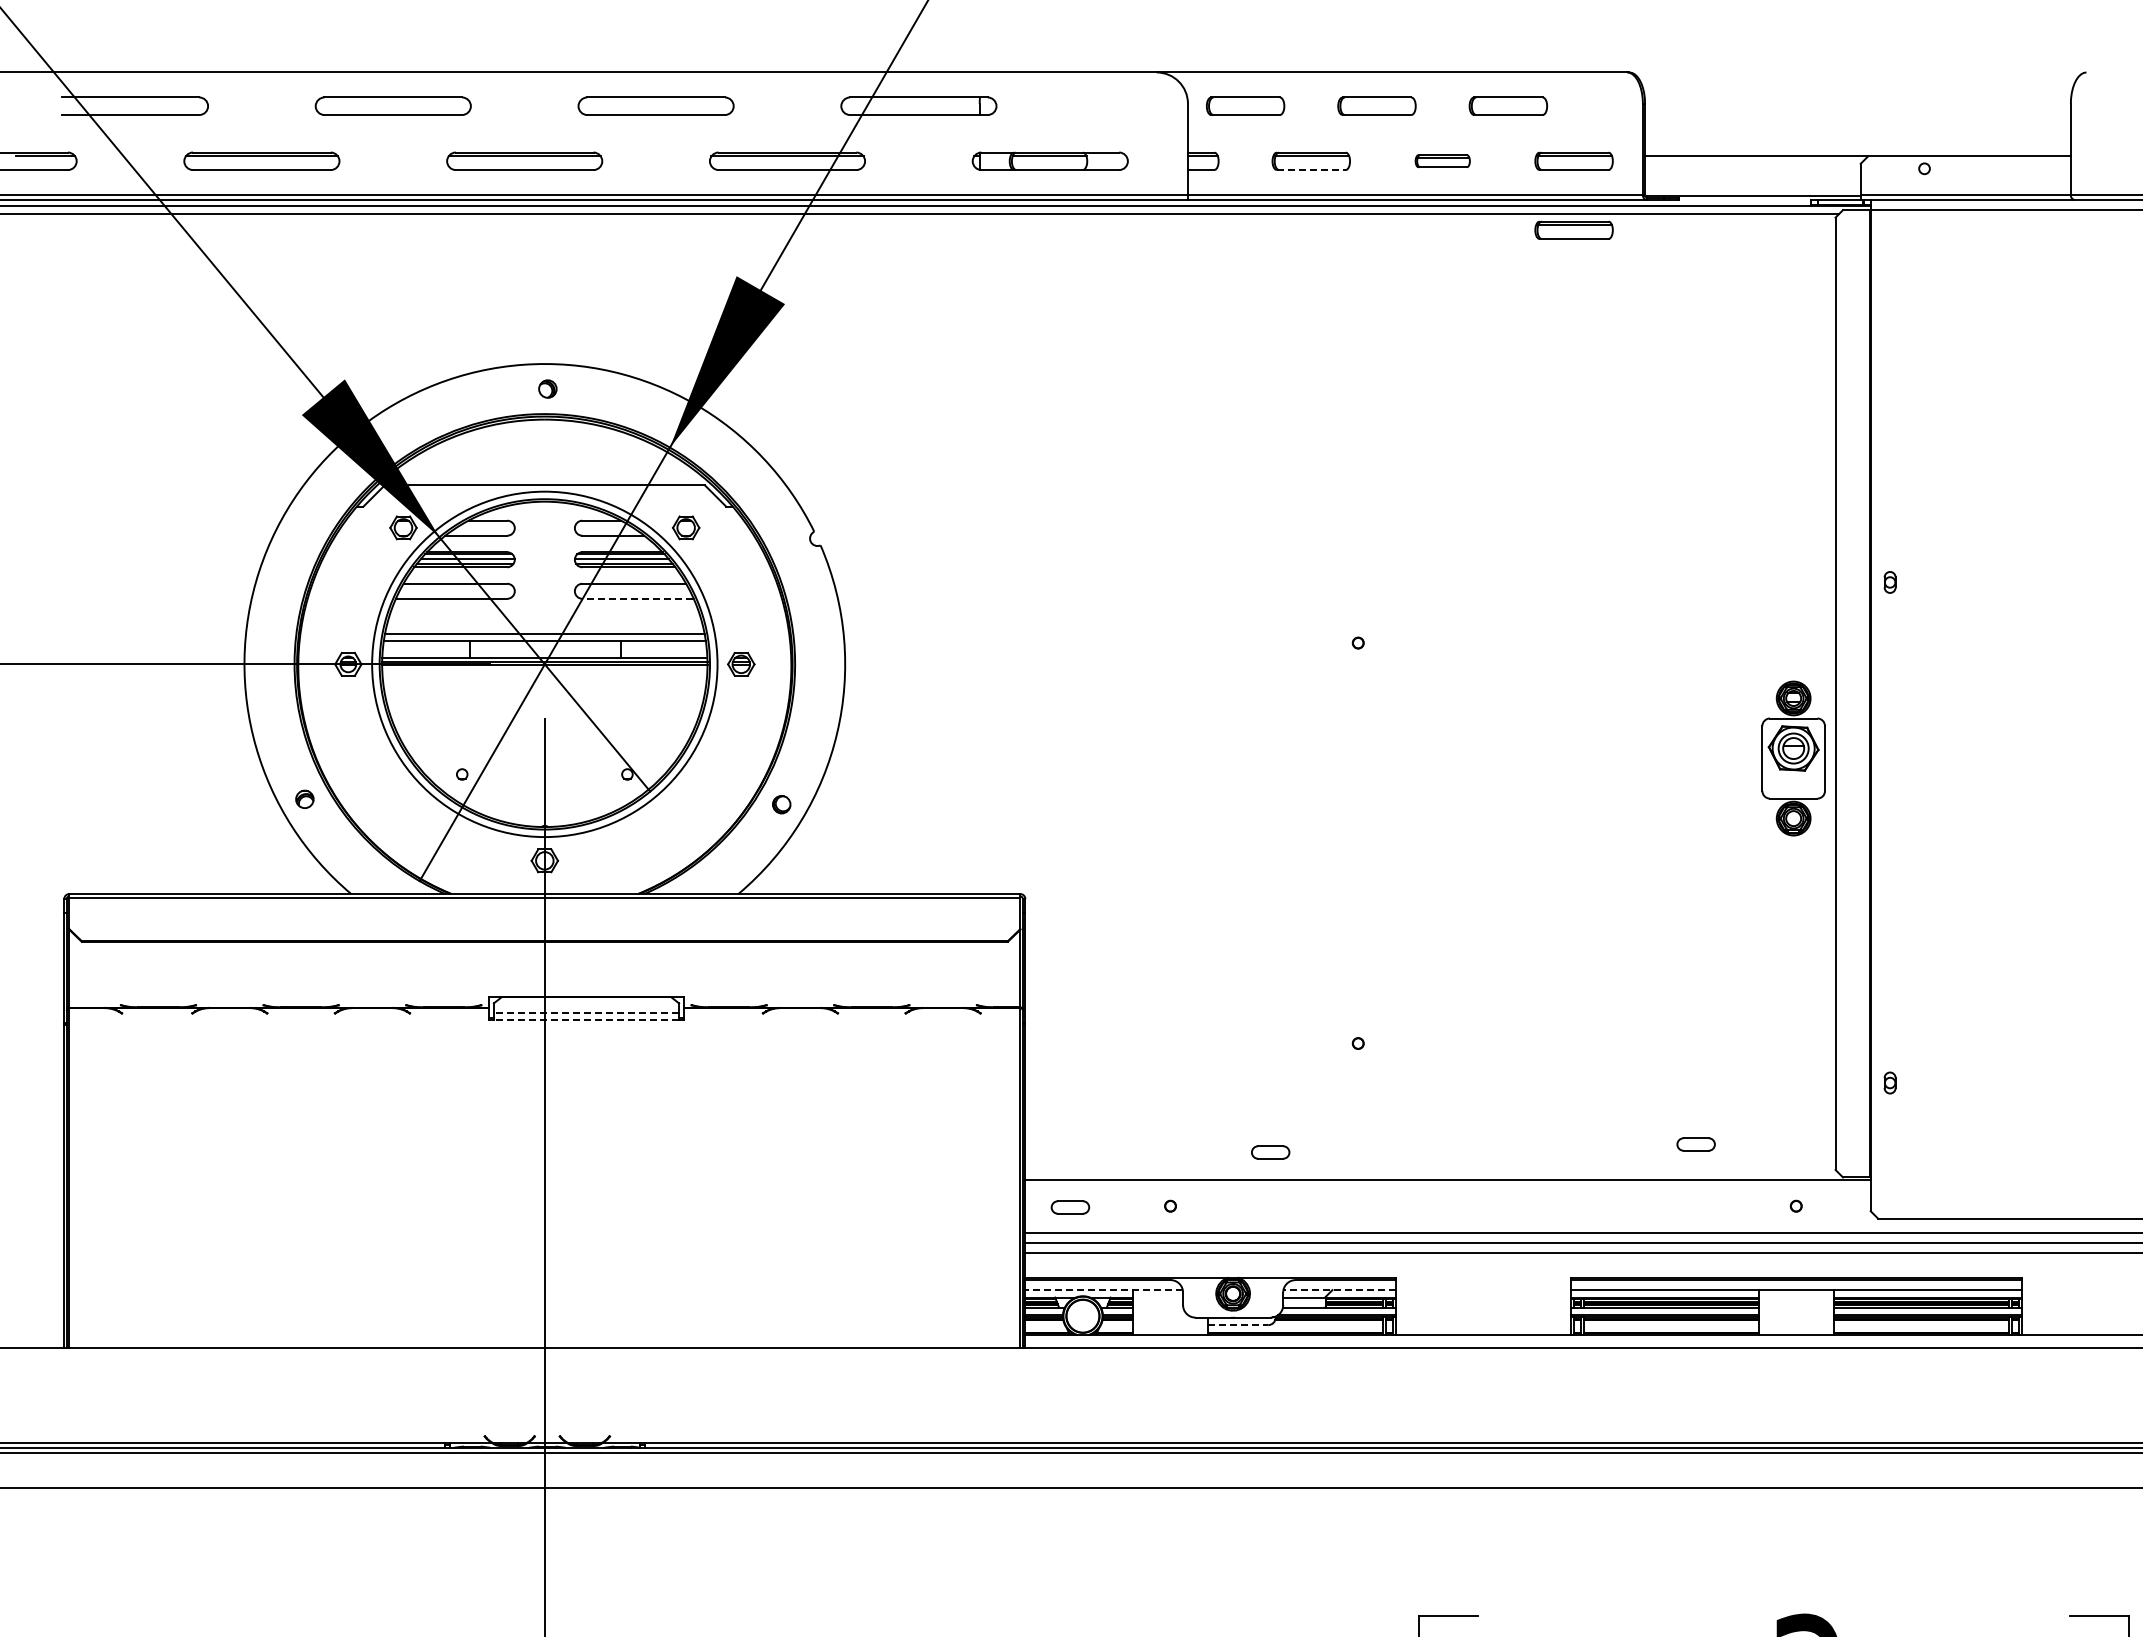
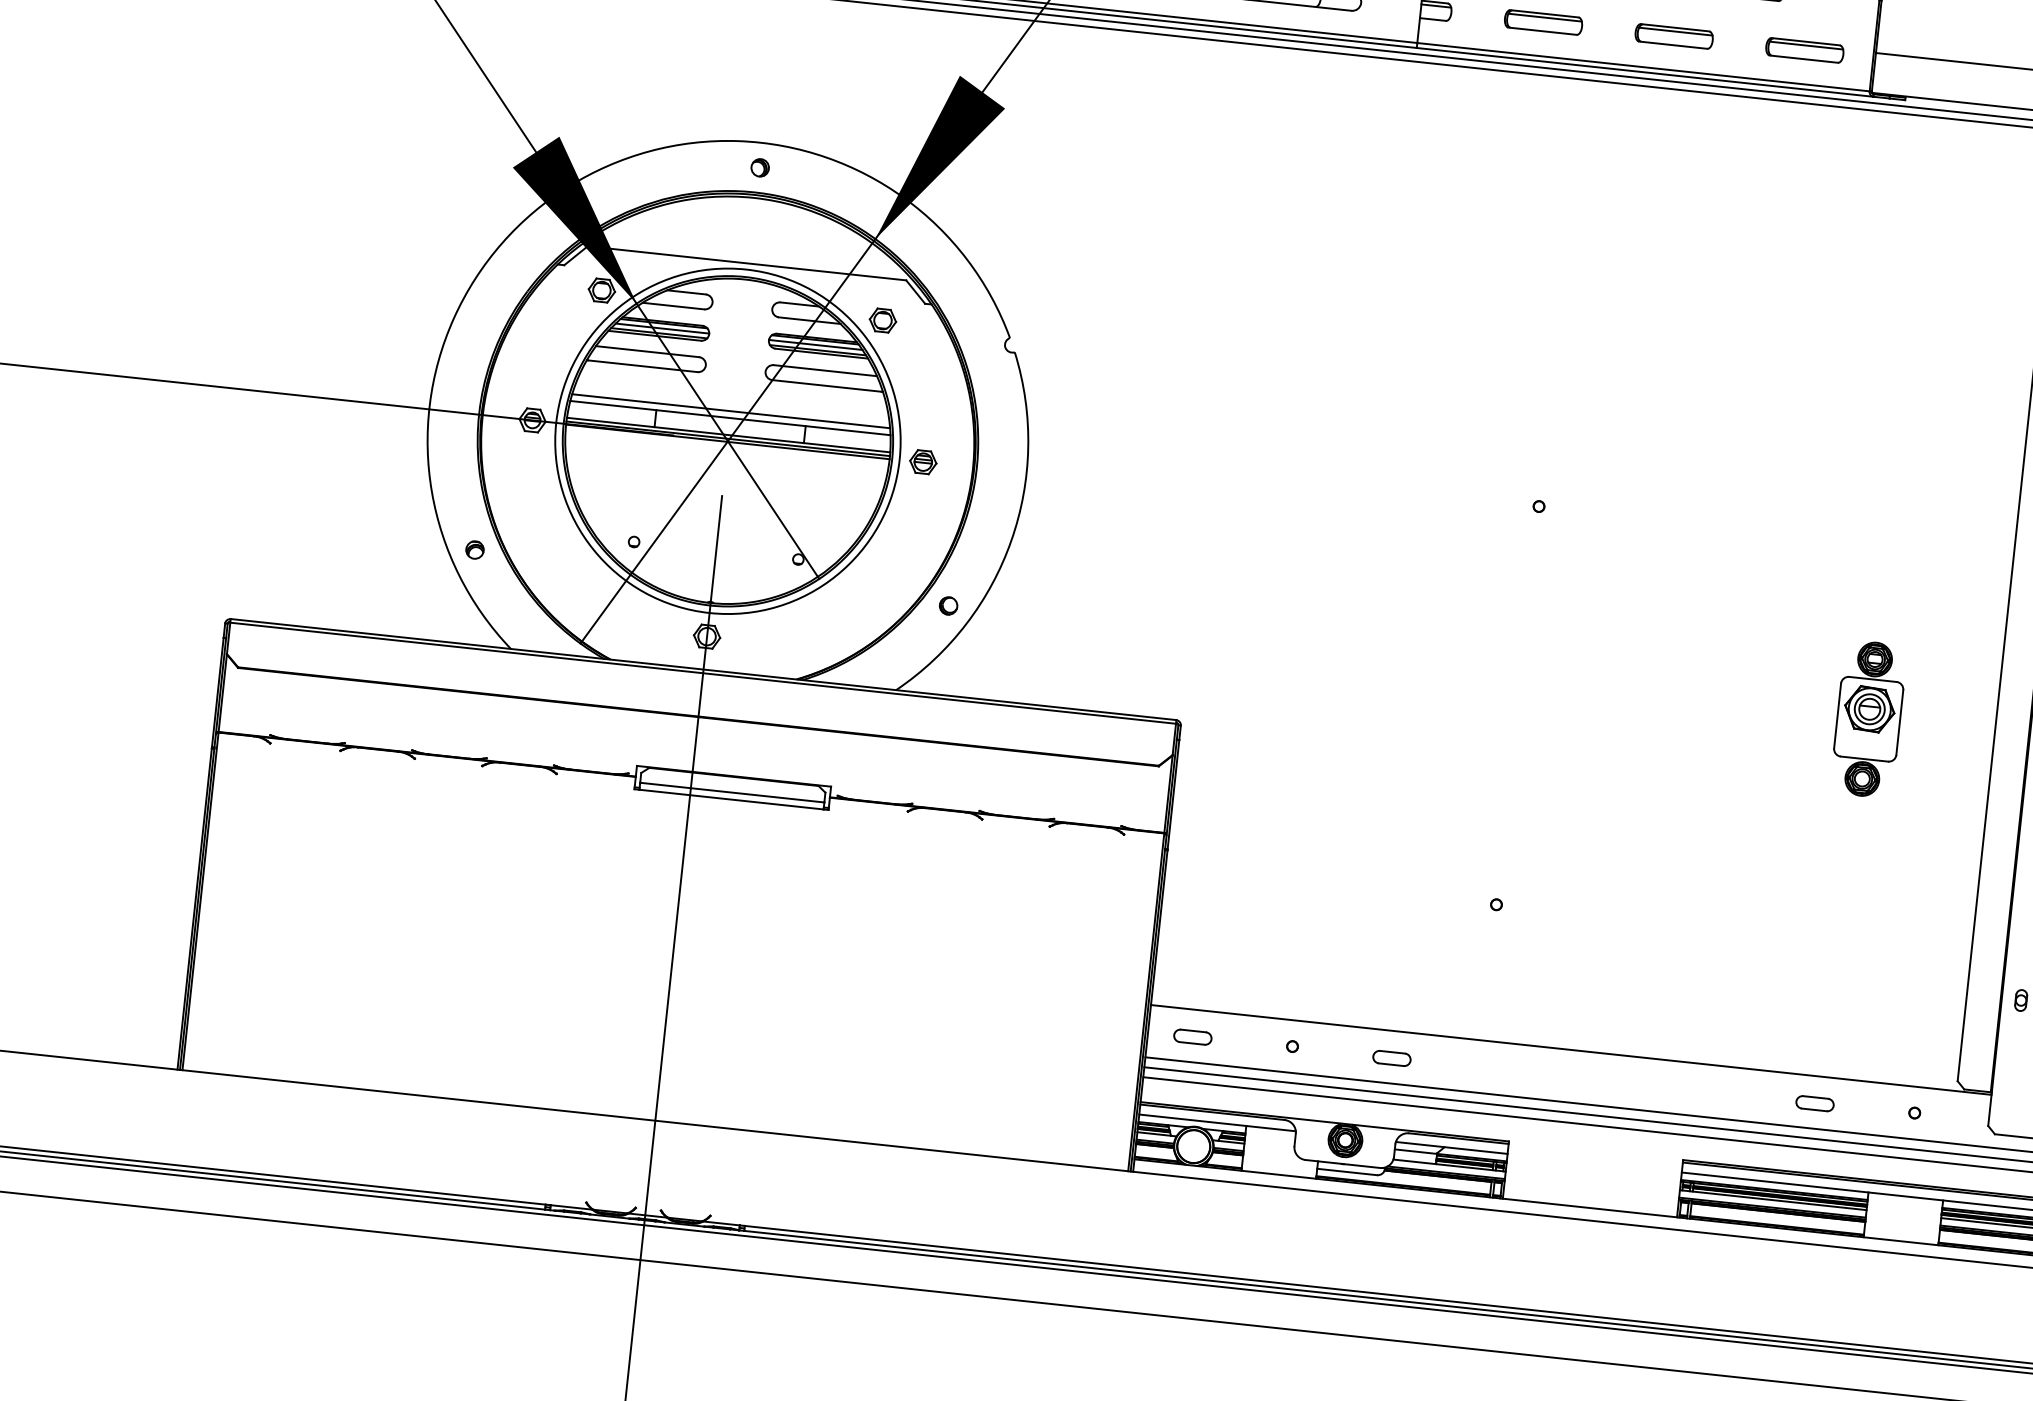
part: (1442, 160) -> (1674, 35), size x1.43
line: (1311, 170) -> (1542, 31), dashed -> solid
part: (1573, 229) -> (1797, 118), removed
line: (636, 598) -> (826, 385), dashed -> solid
part: (1793, 758) -> (1868, 719), moved
line: (586, 1013) -> (732, 792), dashed -> solid
line: (586, 1020) -> (731, 799), dashed -> solid
part: (1695, 1144) -> (1814, 1103), moved
part: (1270, 1152) -> (1391, 1058), moved
line: (1104, 1290) -> (1217, 1123), dashed -> solid
line: (1339, 1290) -> (1451, 1148), dashed -> solid
line: (1238, 1325) -> (1347, 1172), dashed -> solid

